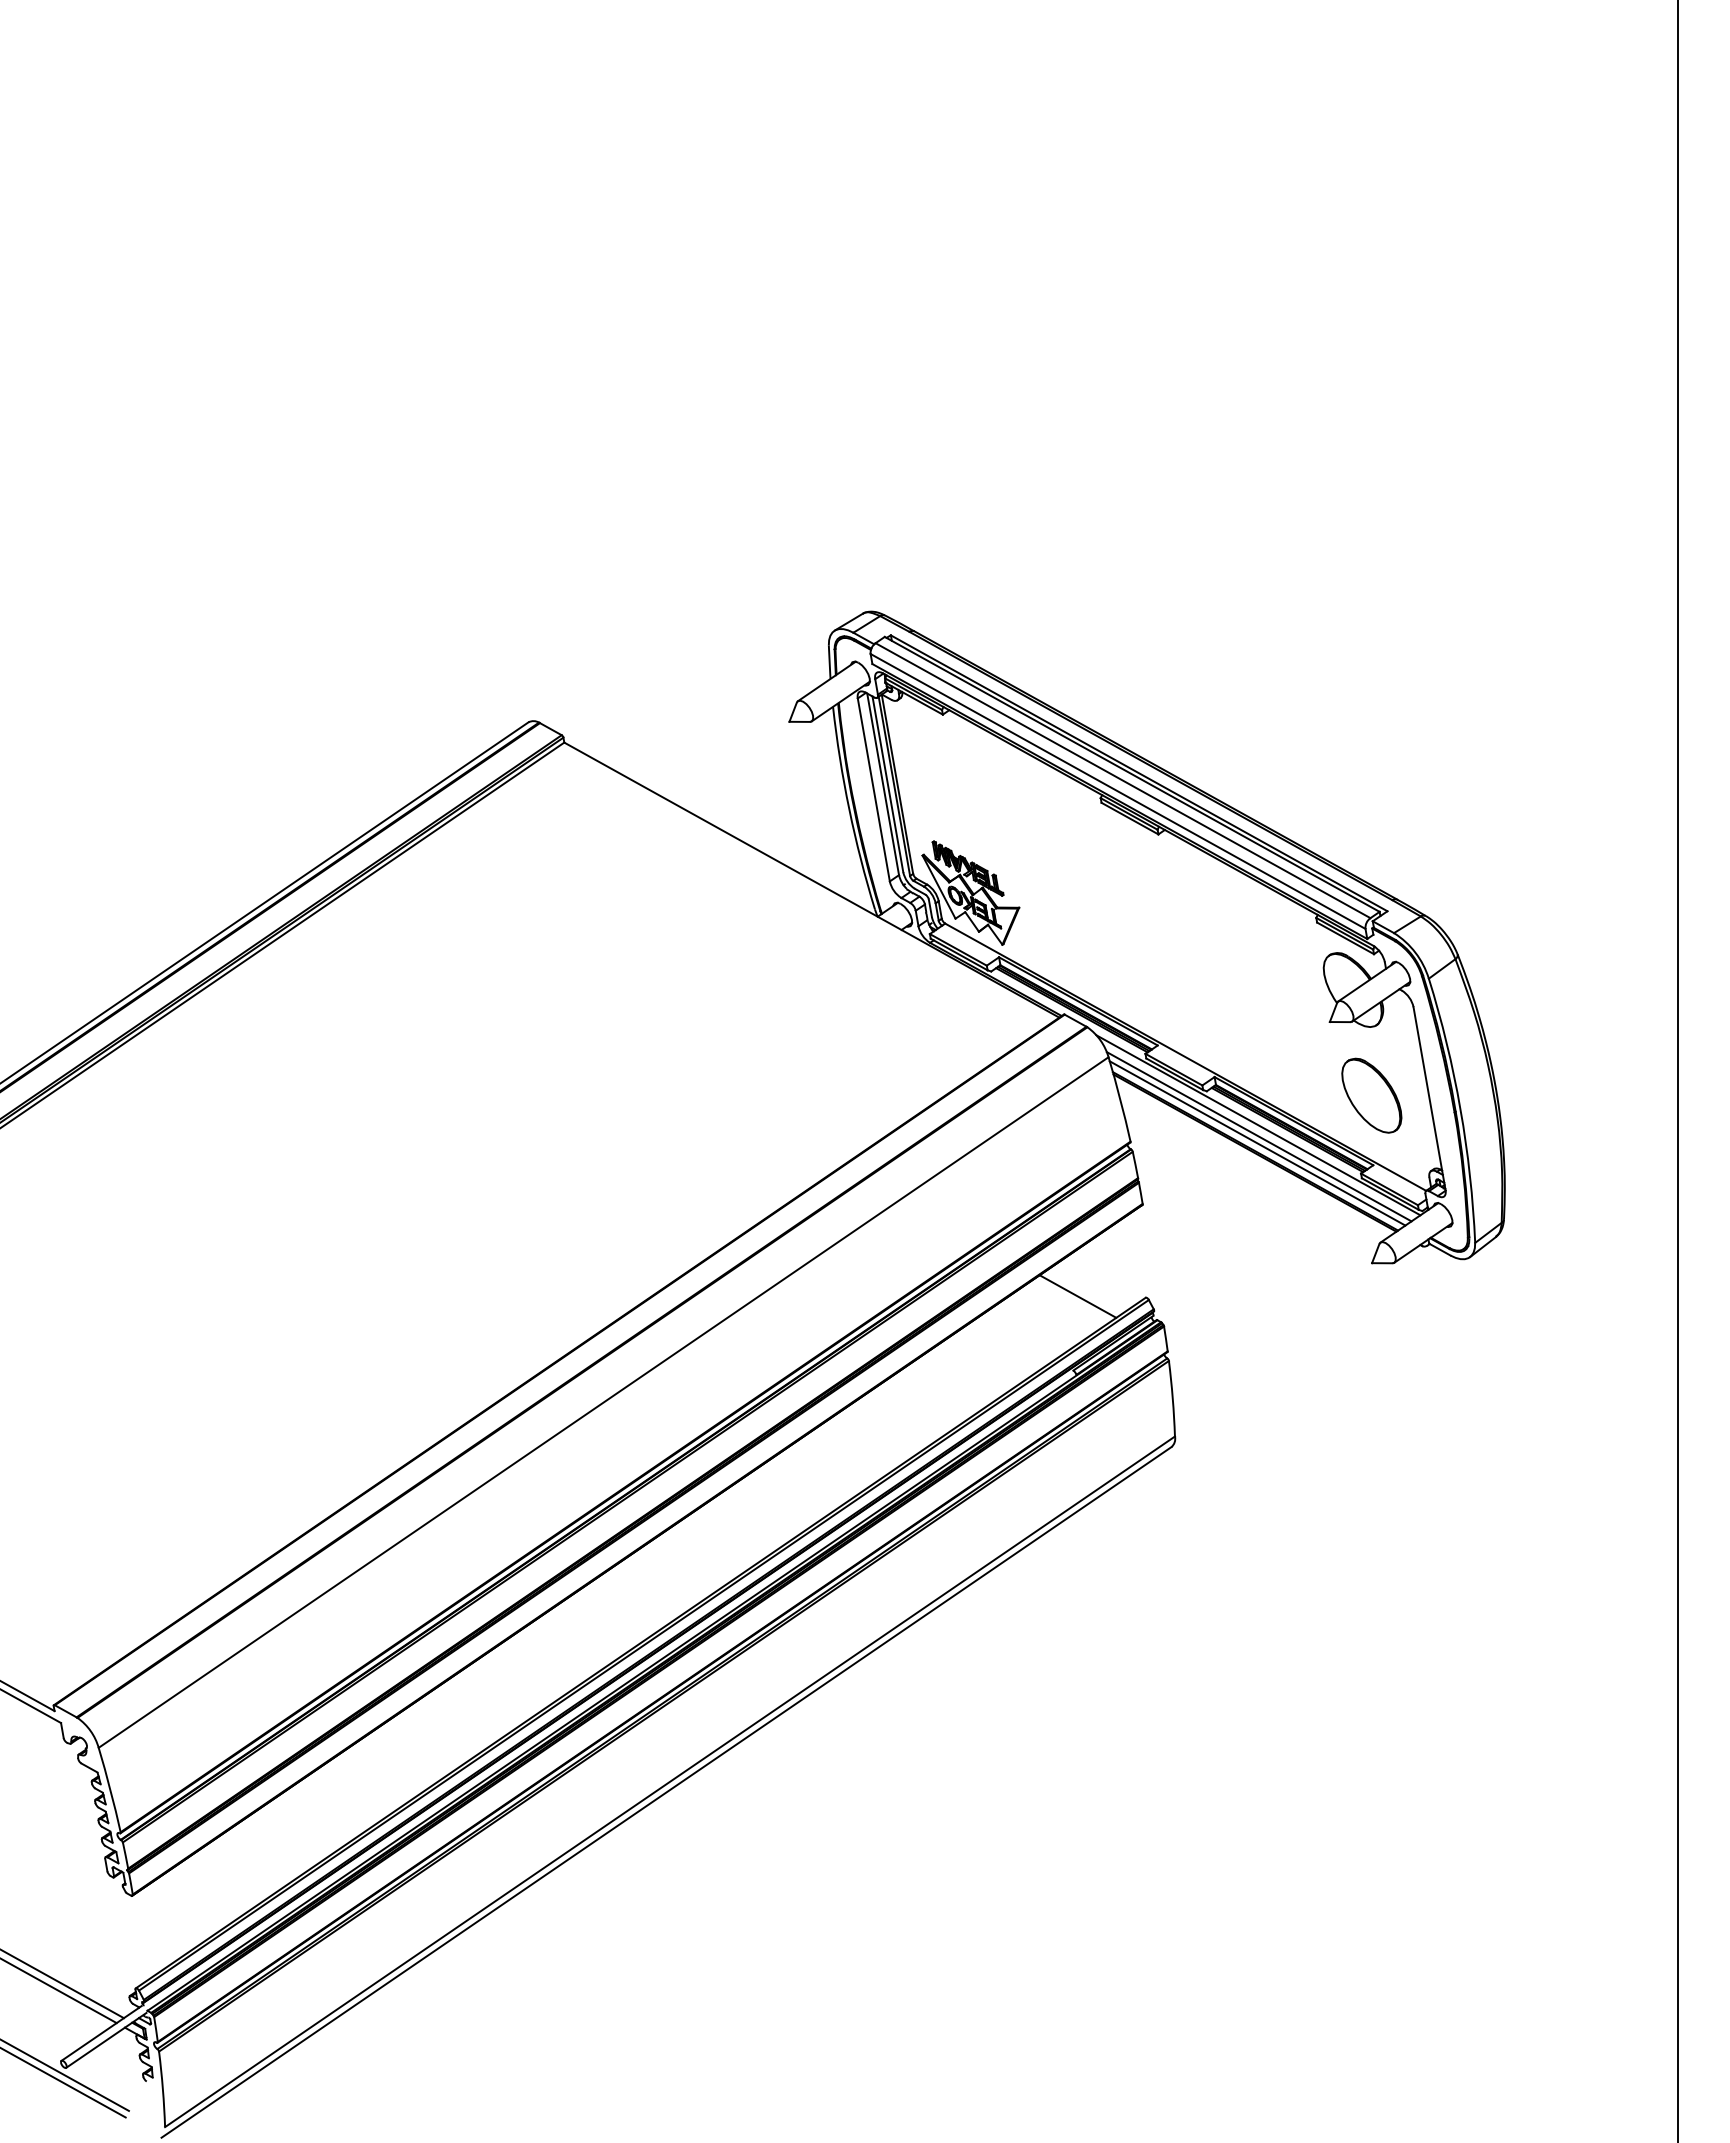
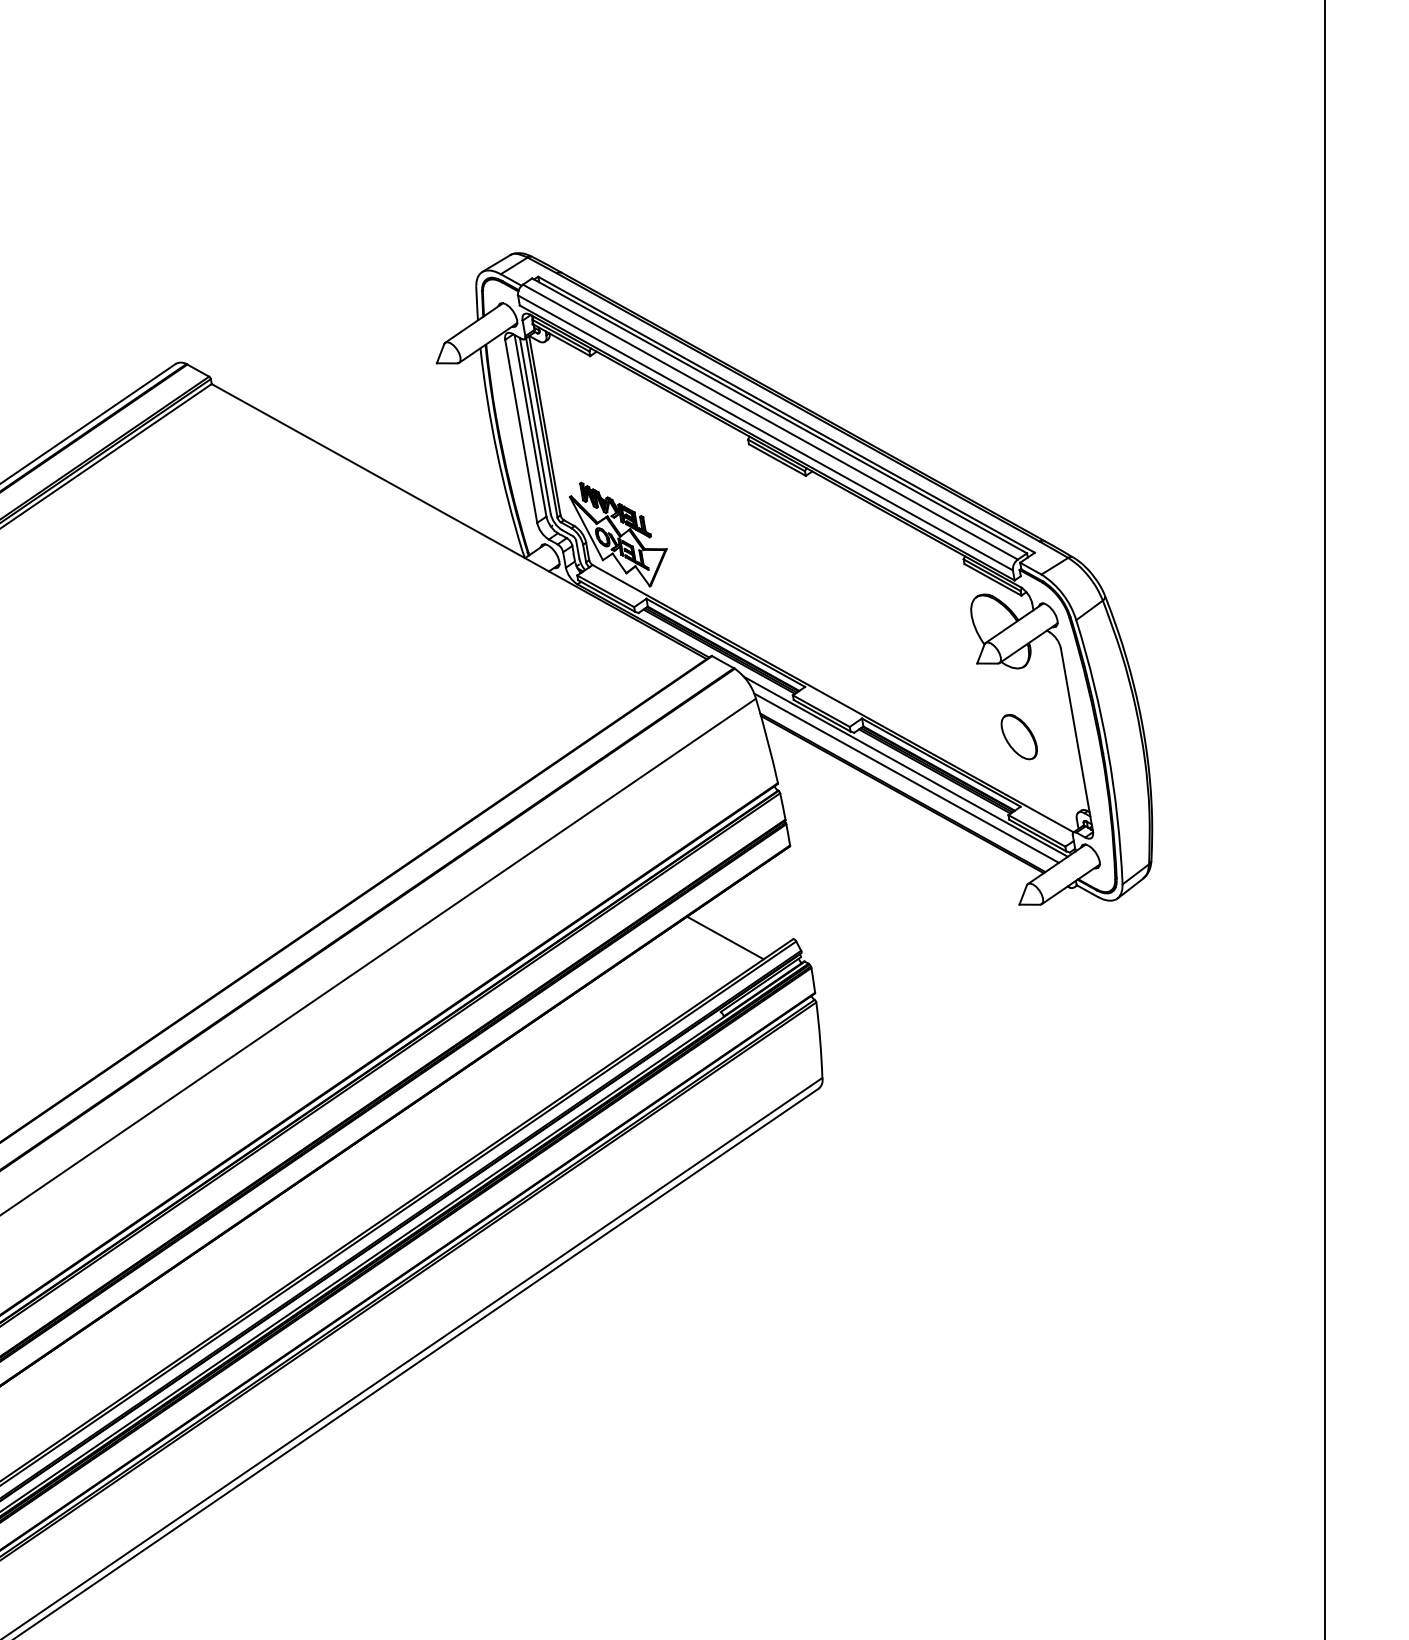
part: (1371, 1095) -> (1018, 736), size x0.6
line: (1257, 1143) -> (904, 784), removed

